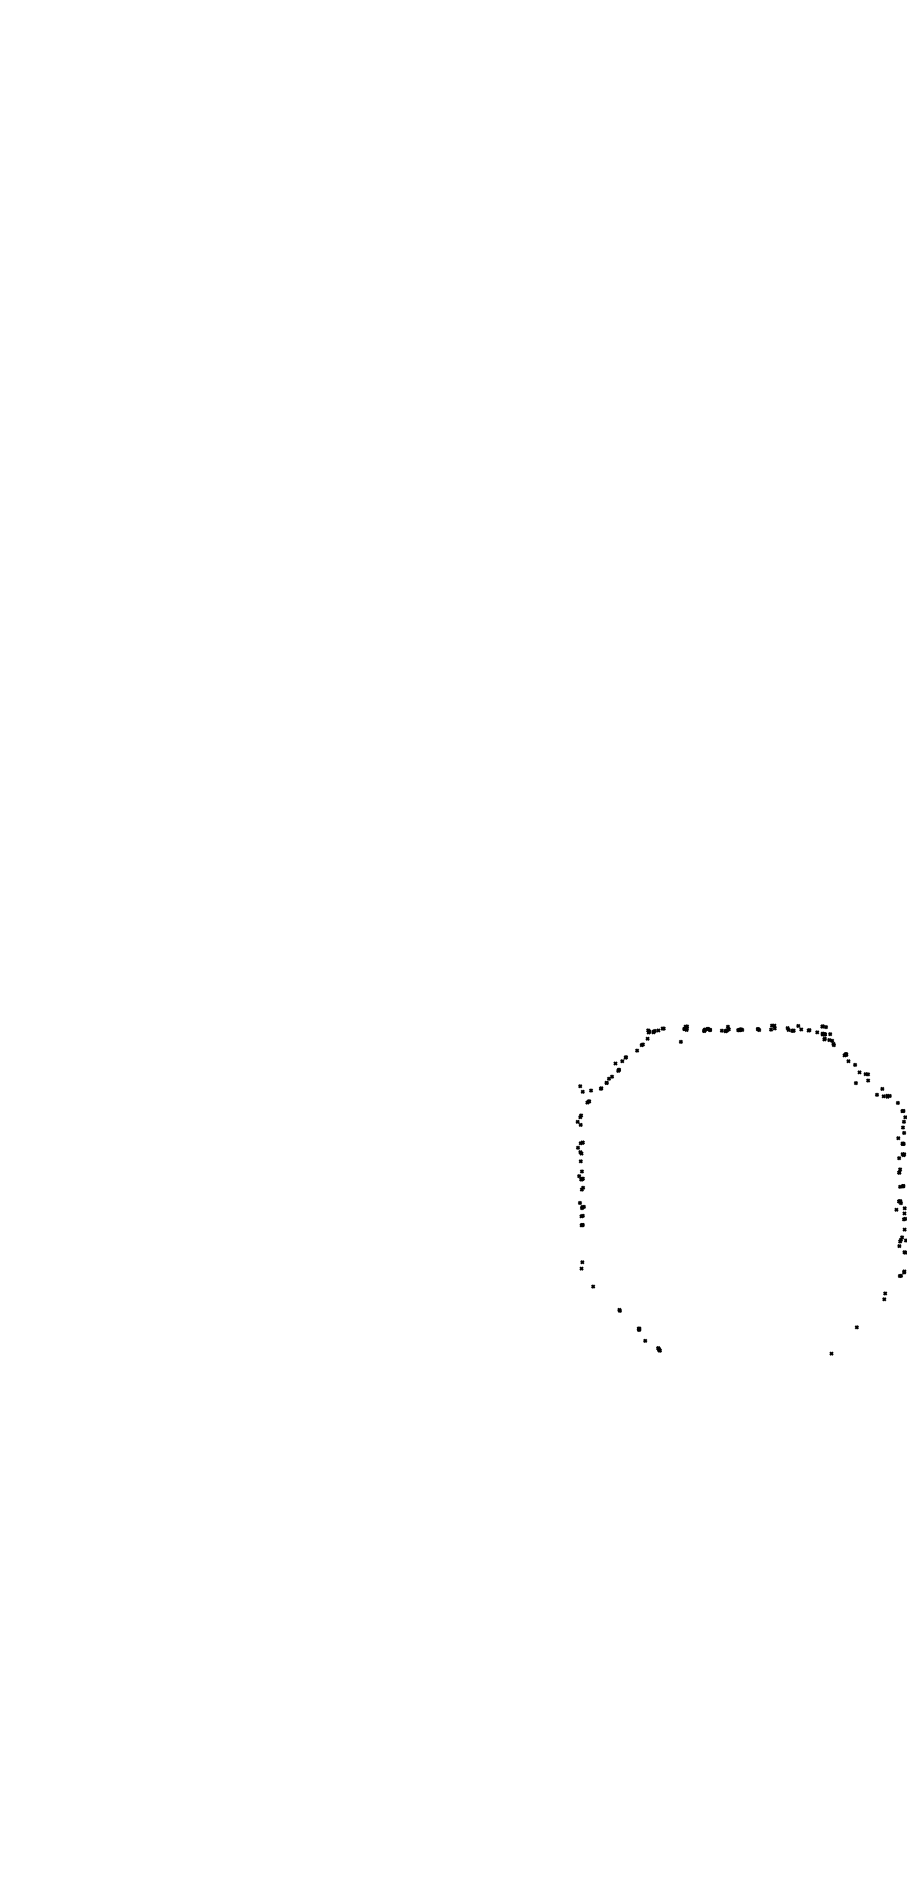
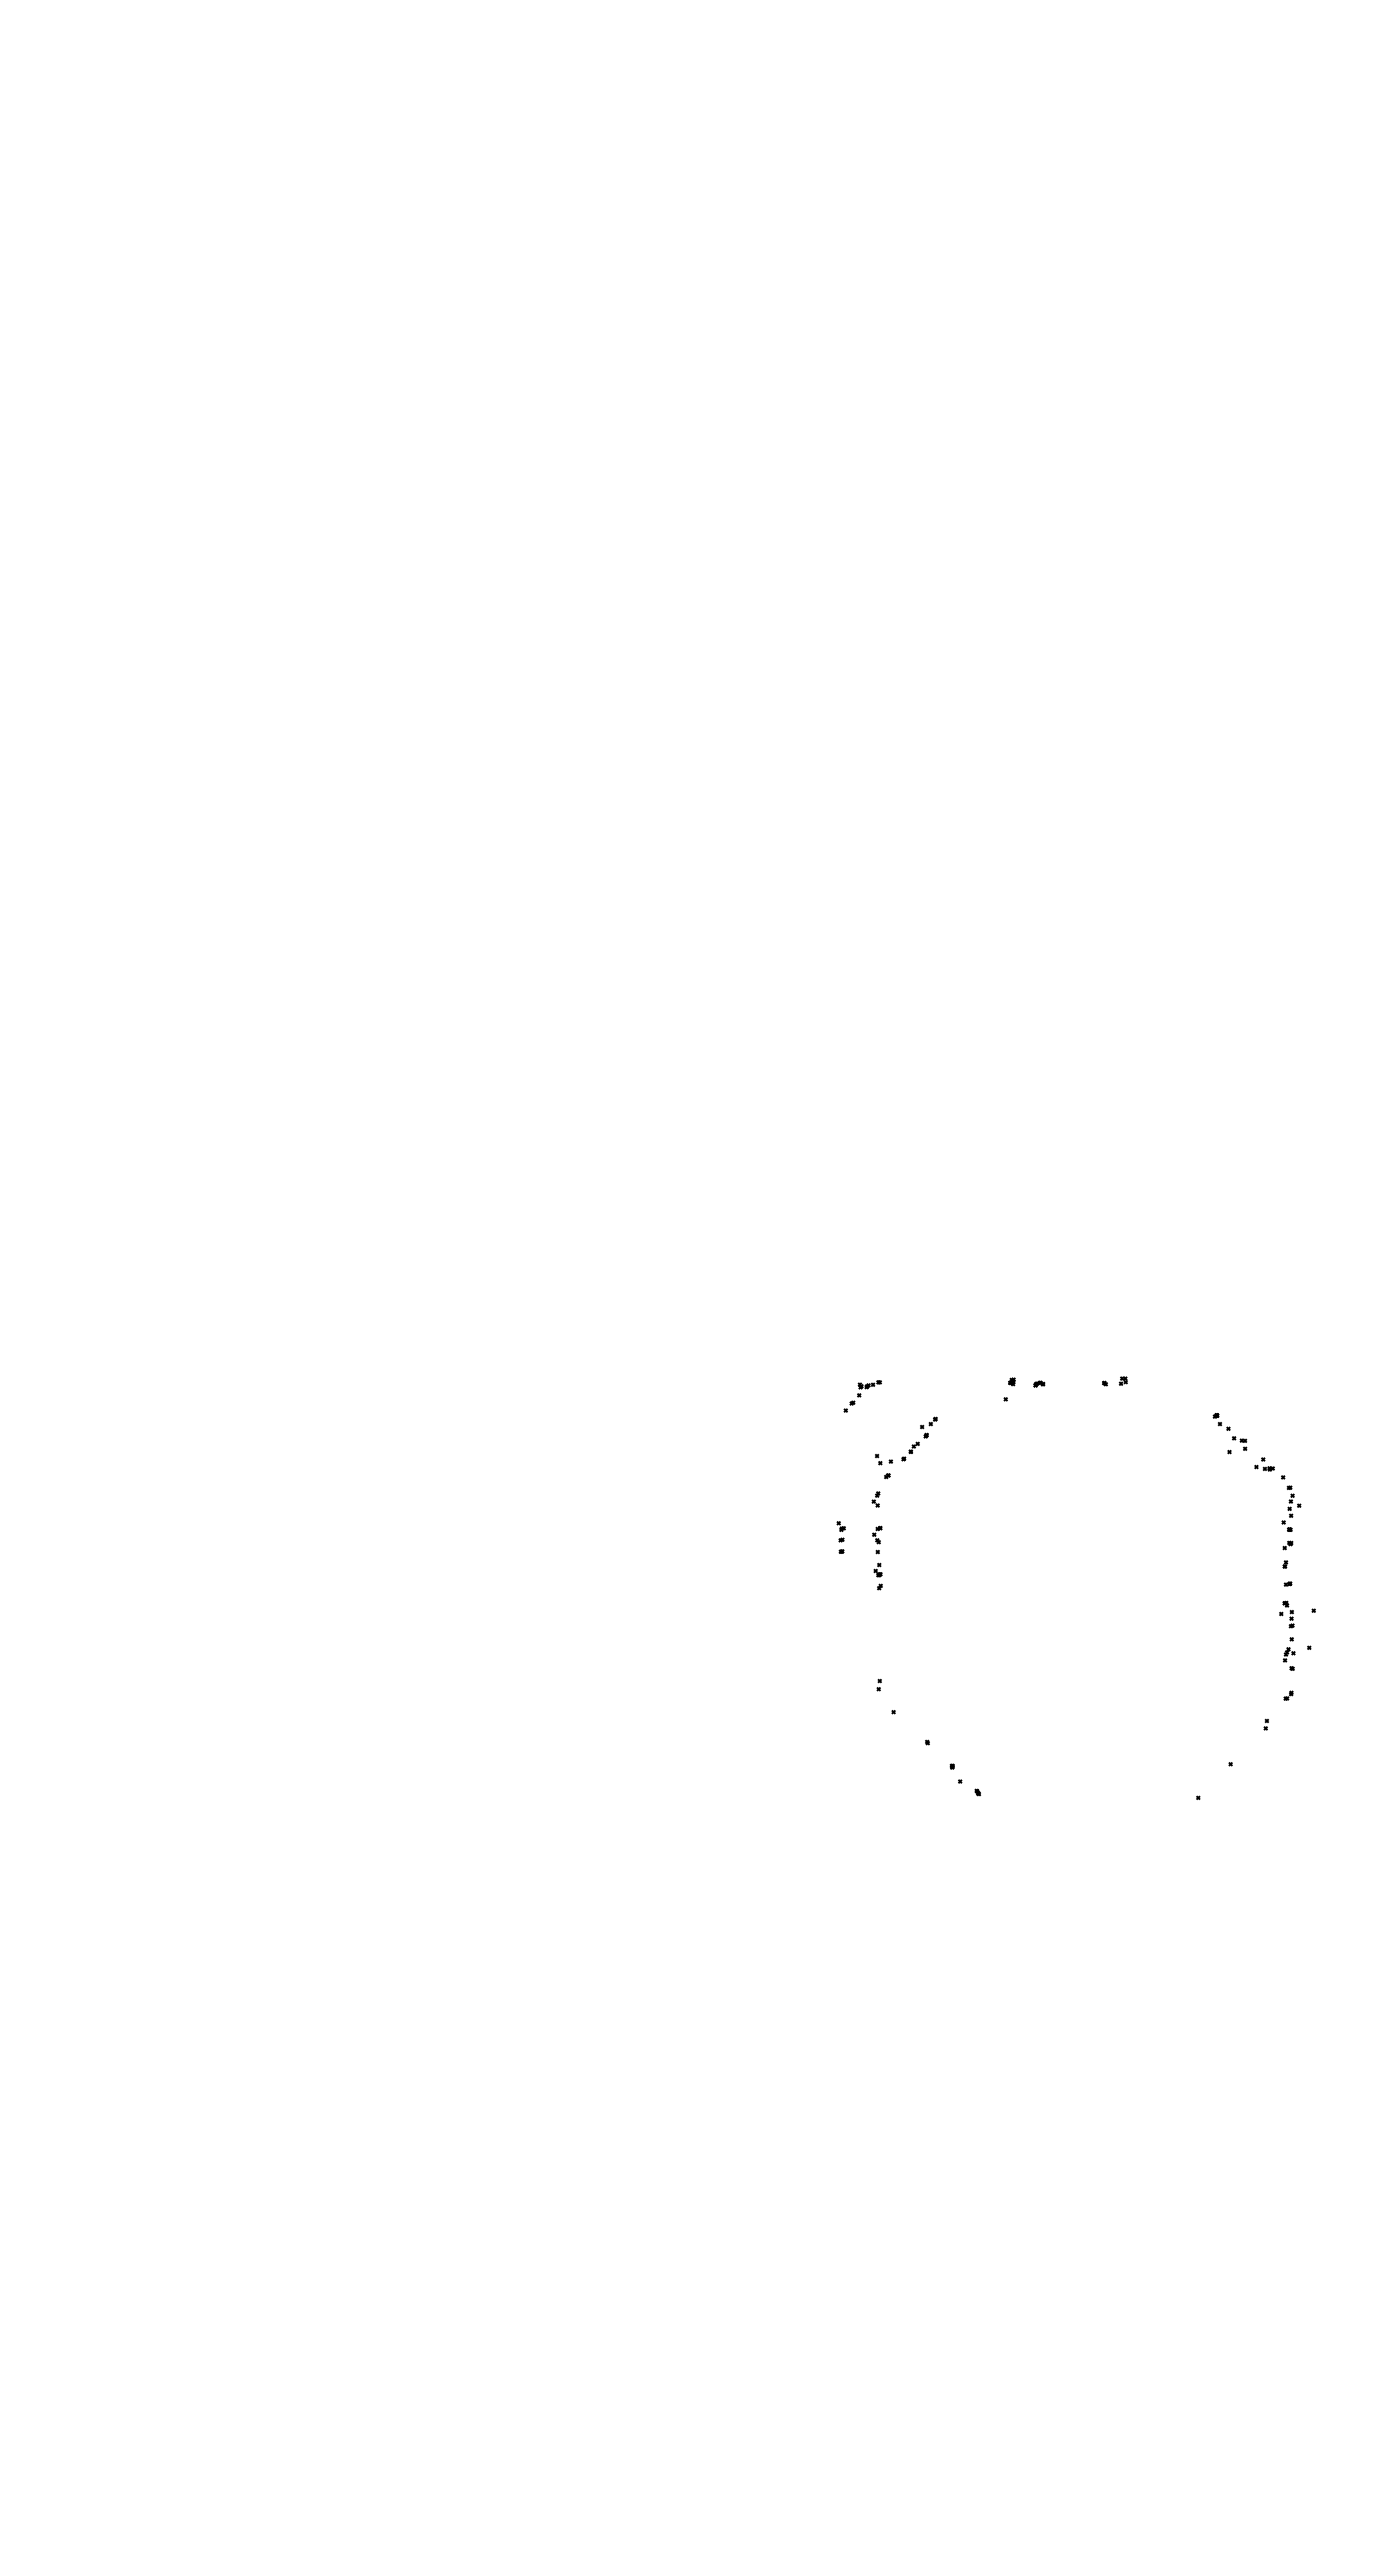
part: (732, 1028) -> (1071, 1382), removed
part: (810, 1034) -> (1171, 1390), removed
part: (650, 1039) -> (862, 1396), moved
part: (581, 1214) -> (840, 1537), moved

